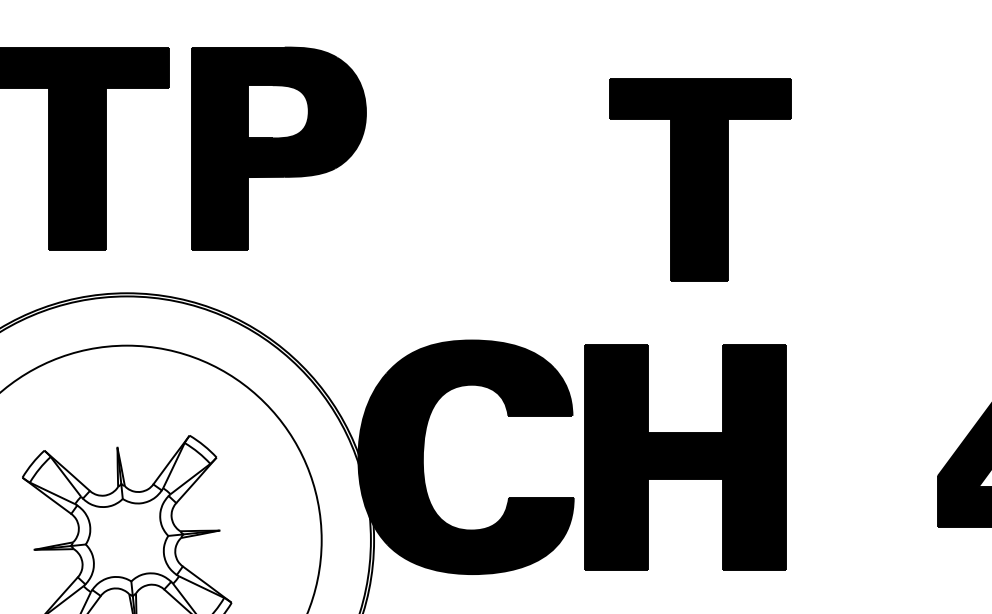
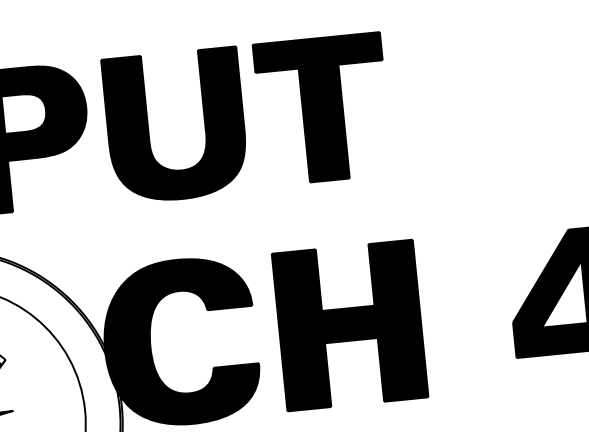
part: (450, 151) -> (148, 128), added
part: (700, 179) -> (323, 109), moved
part: (685, 457) -> (350, 325), moved

